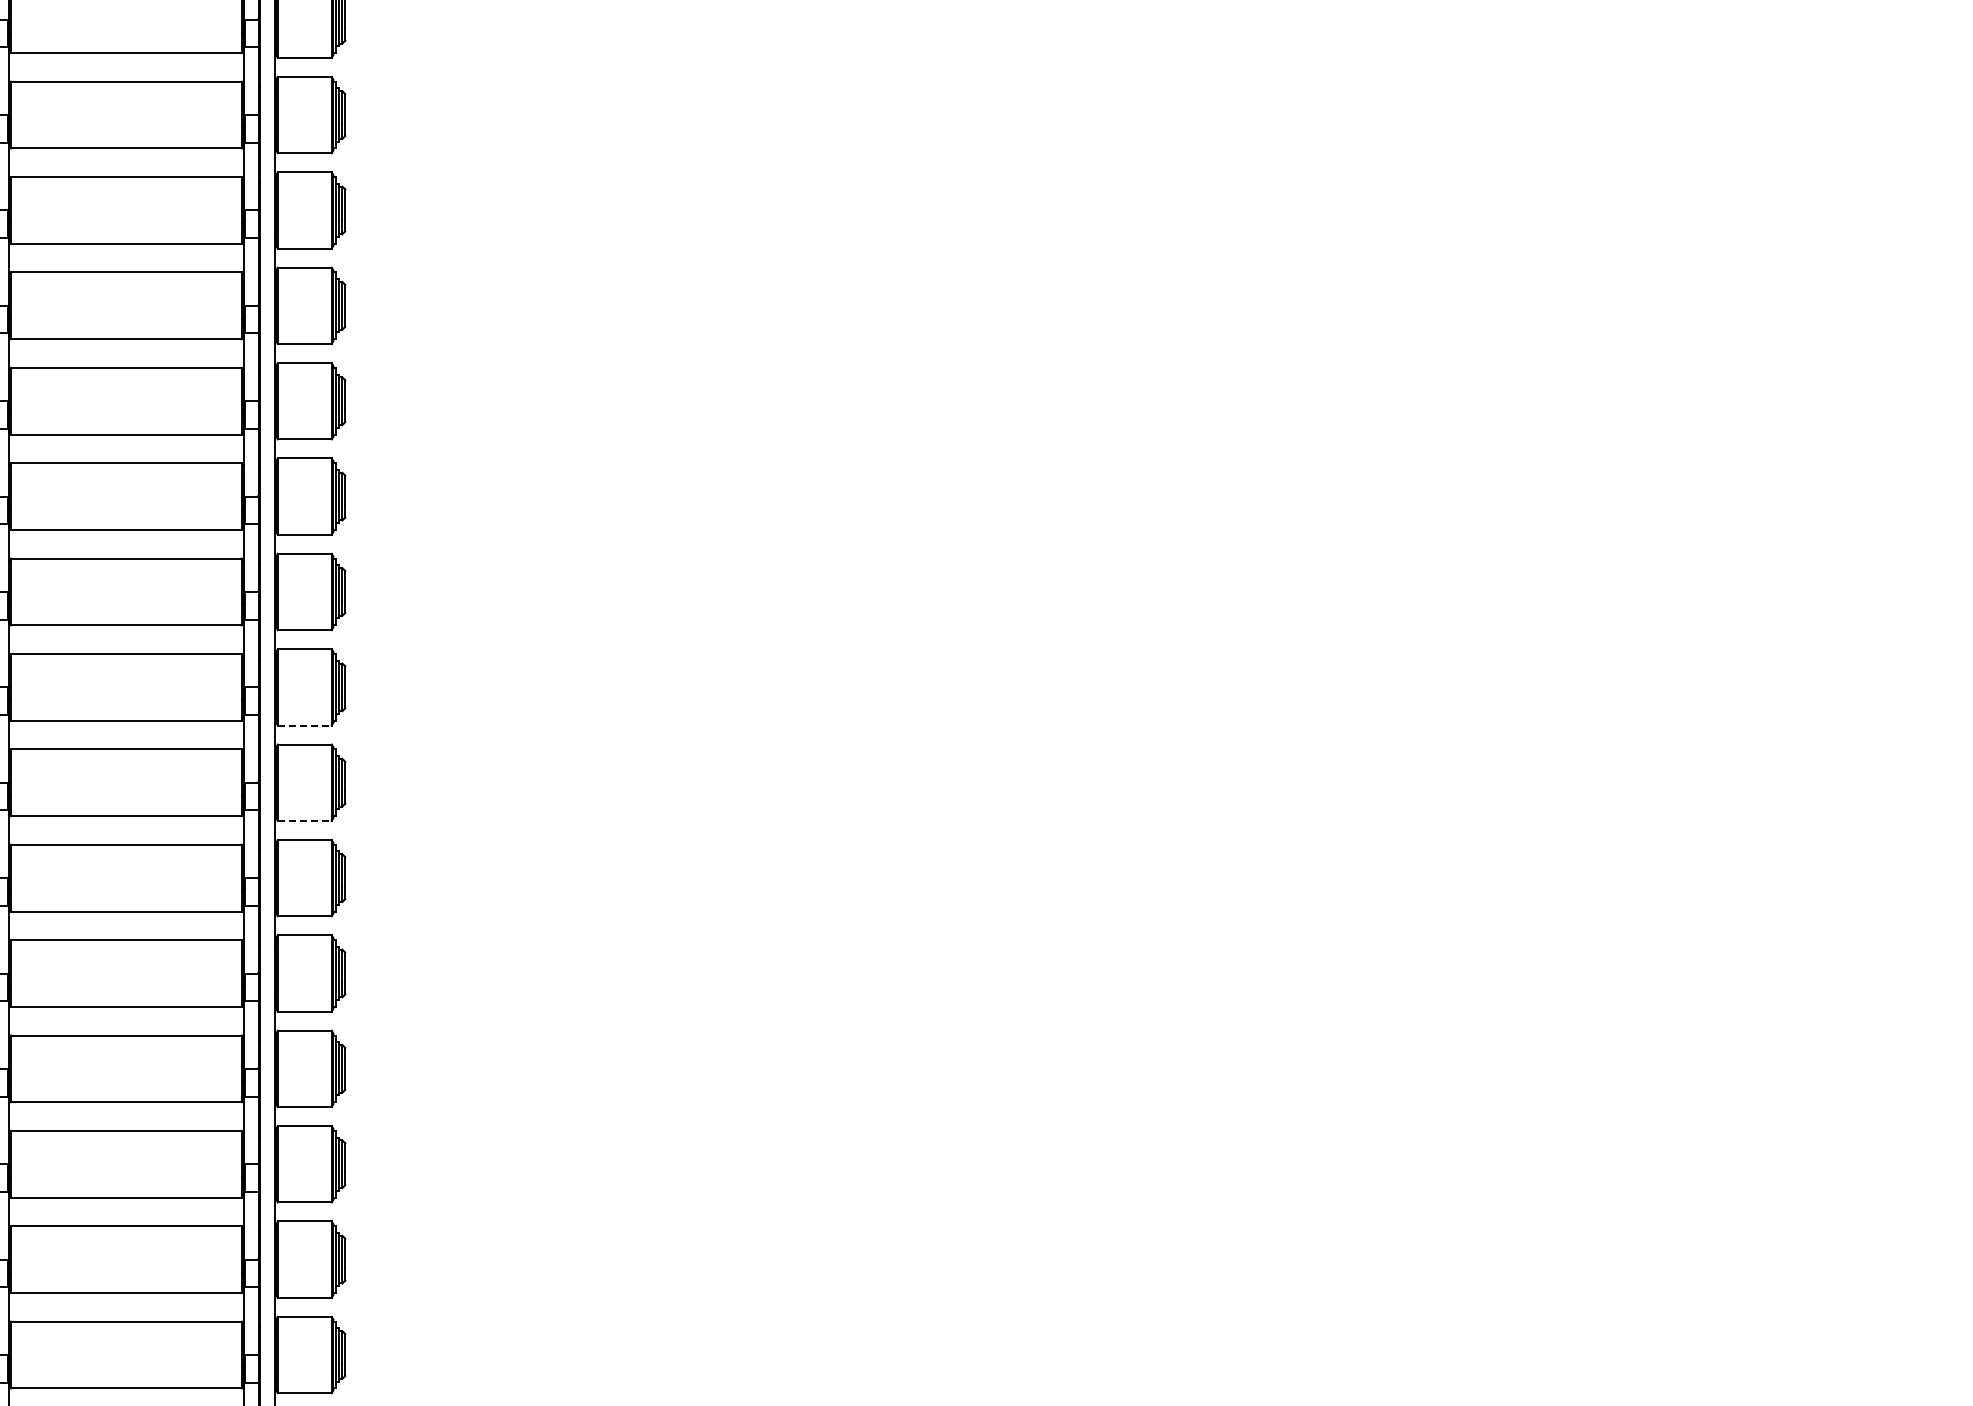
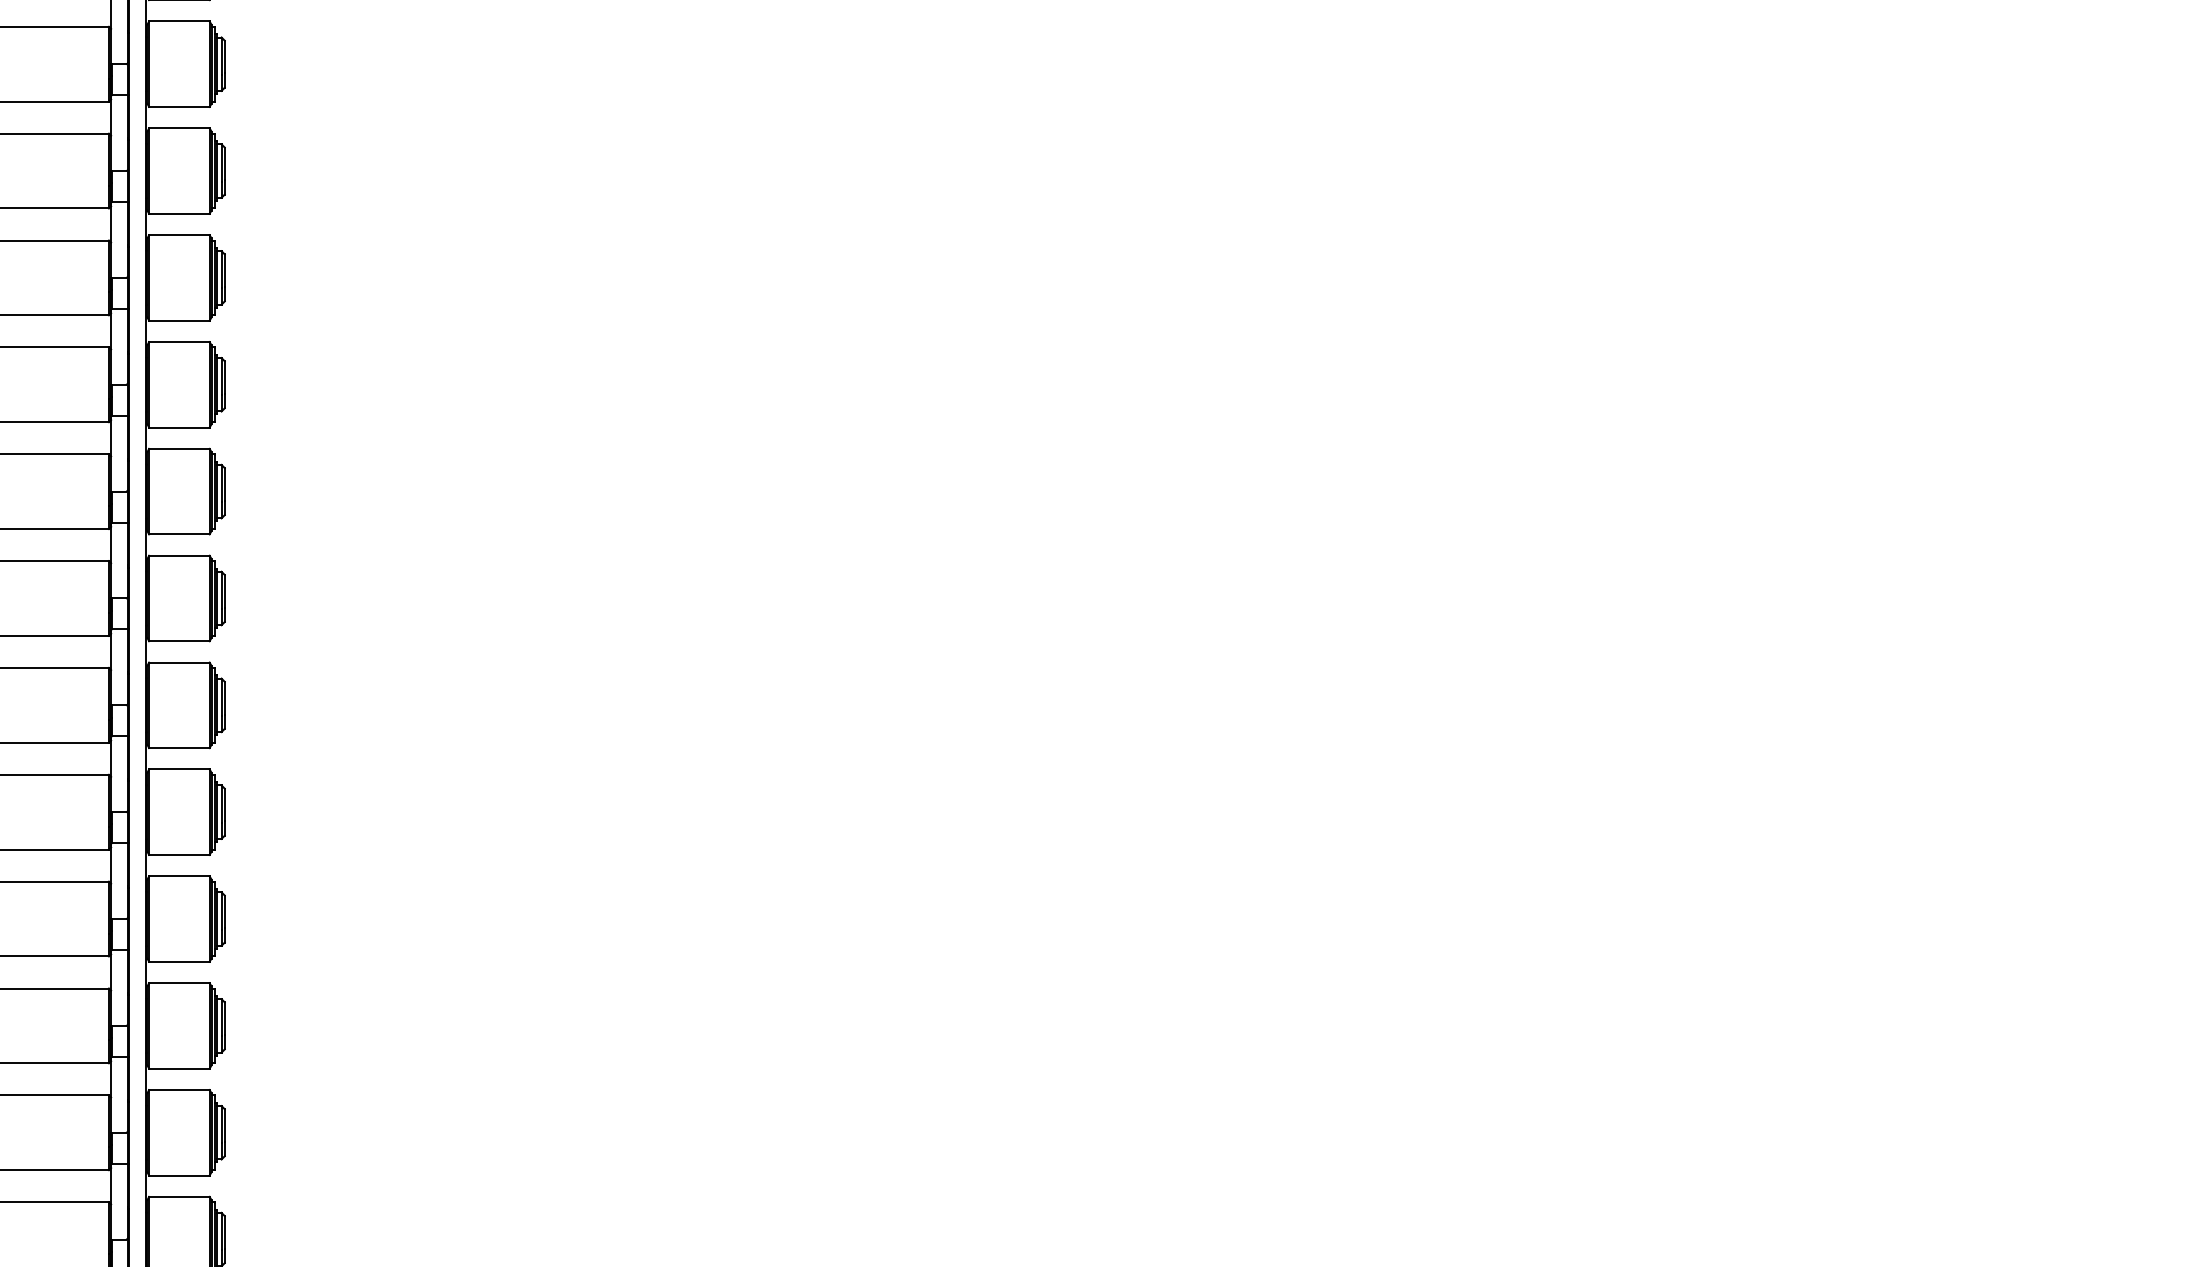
line: (304, 725) -> (179, 748), dashed -> solid
line: (304, 820) -> (179, 854), dashed -> solid

